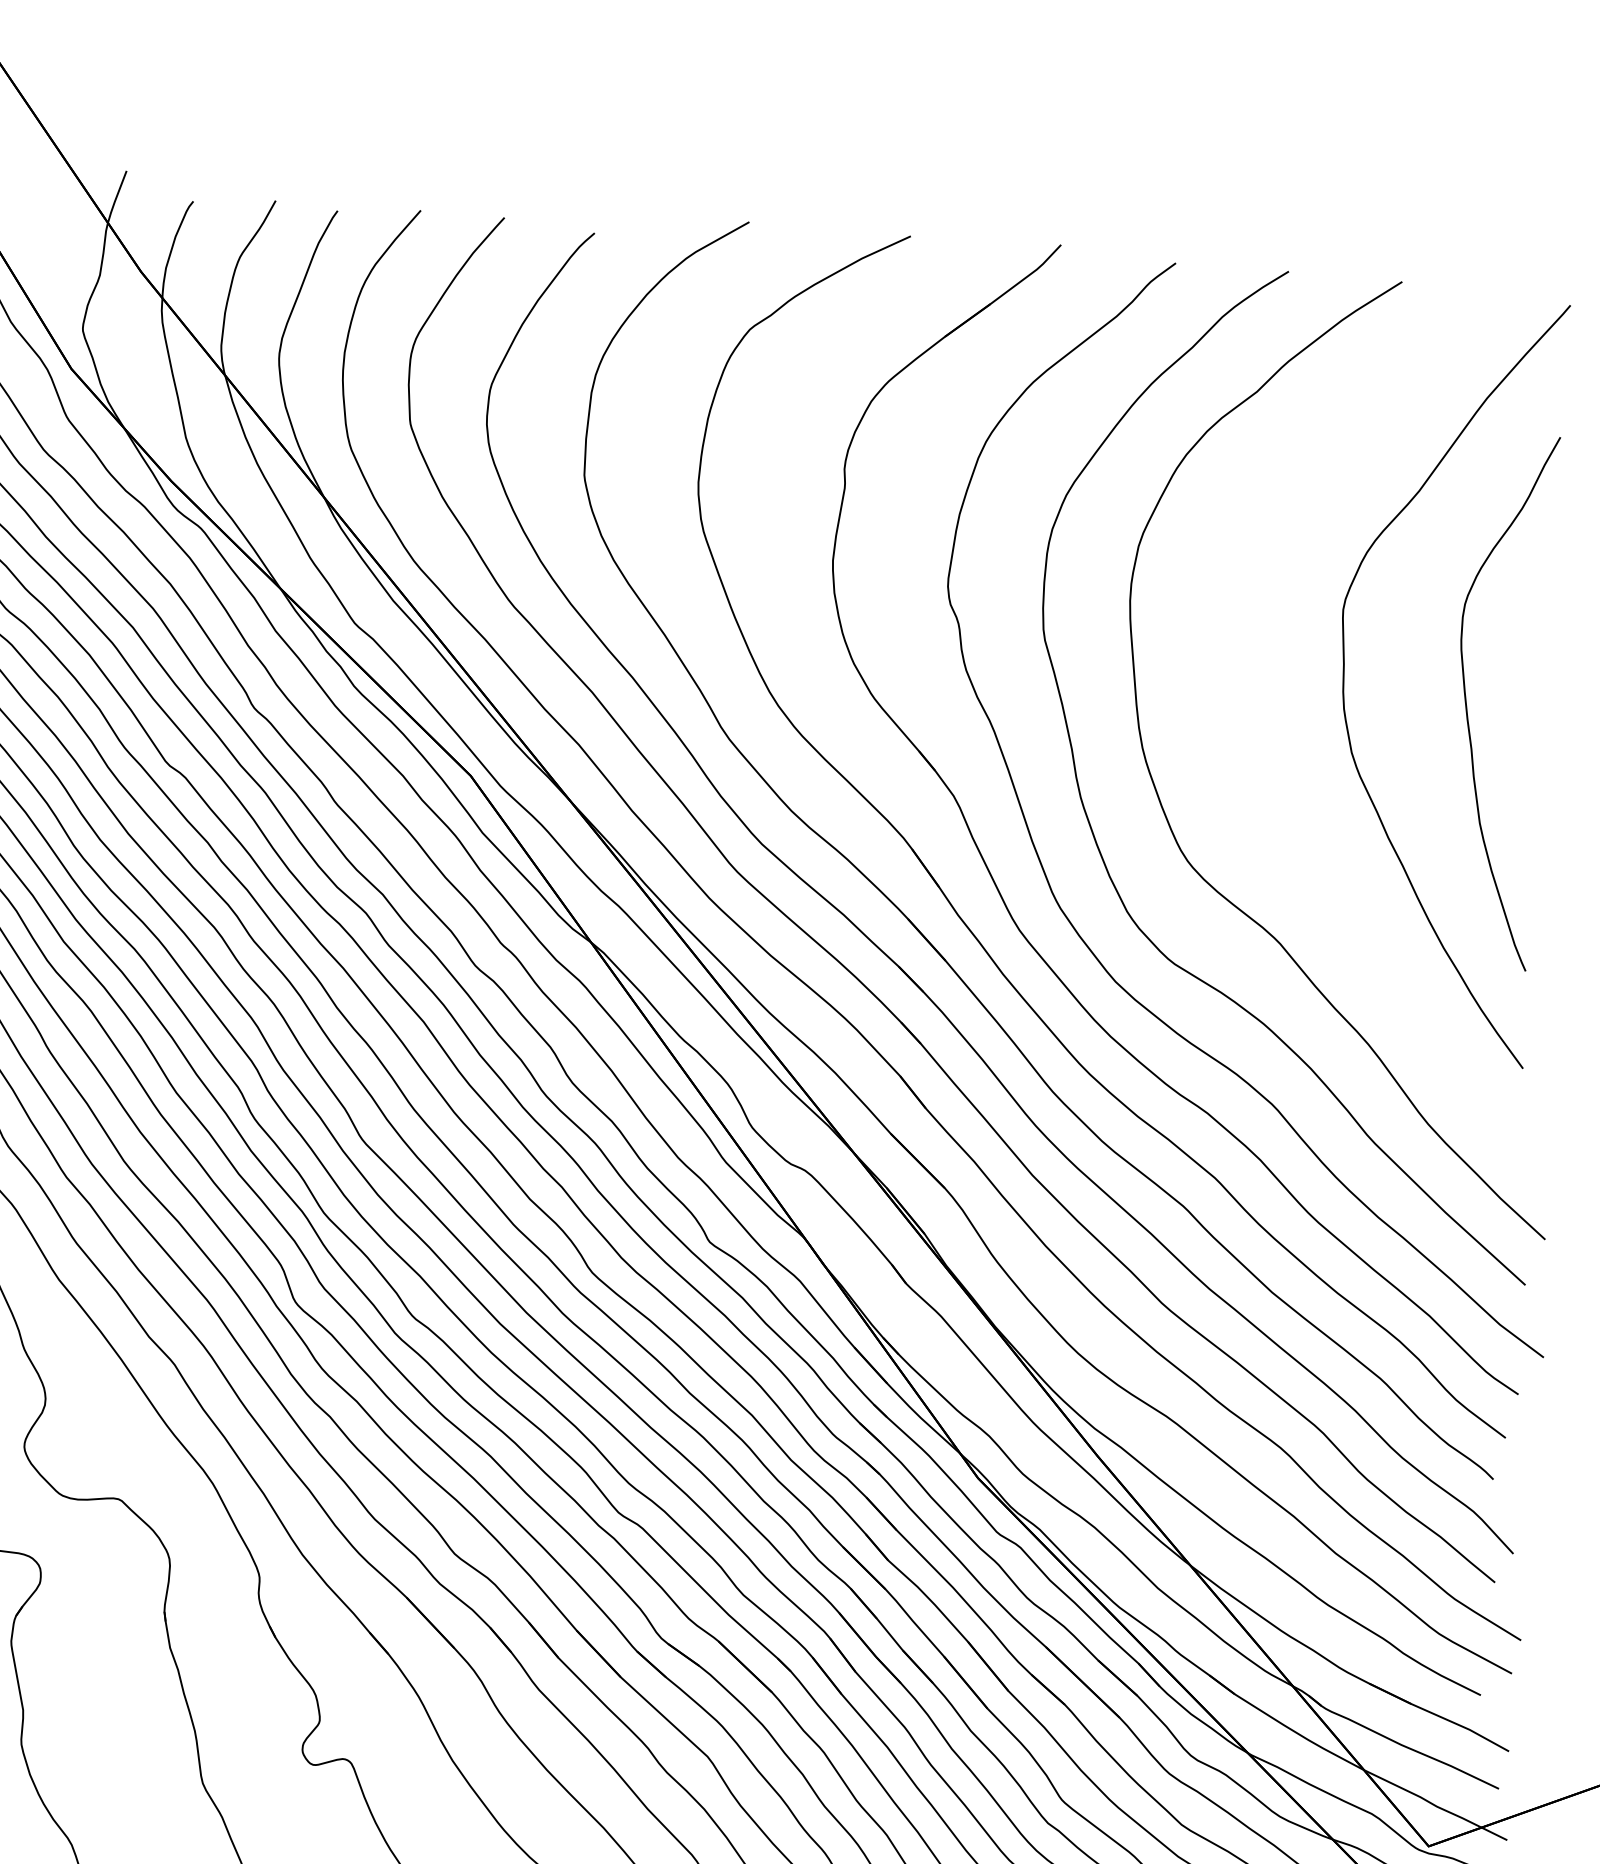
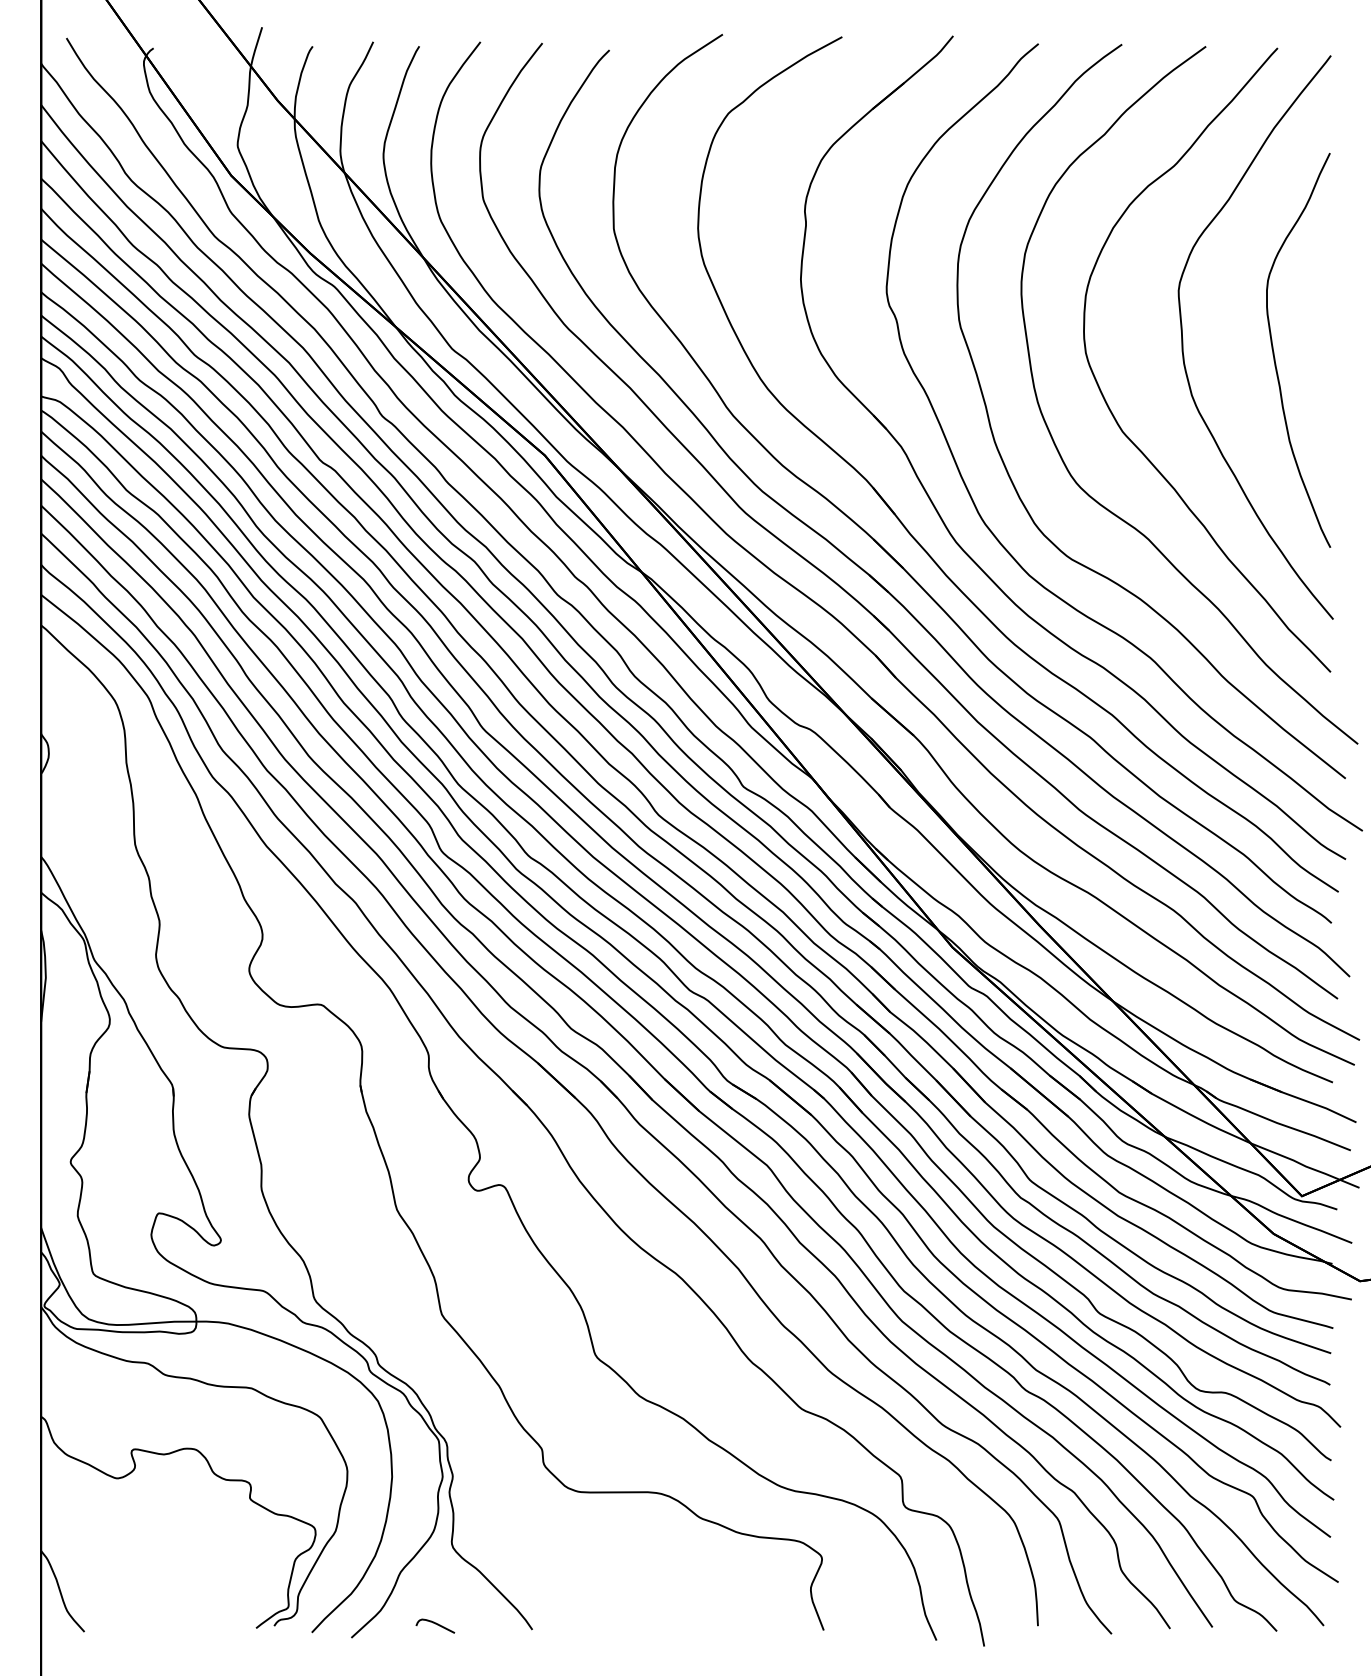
curve: (1245, 772) -> (1114, 415), added

